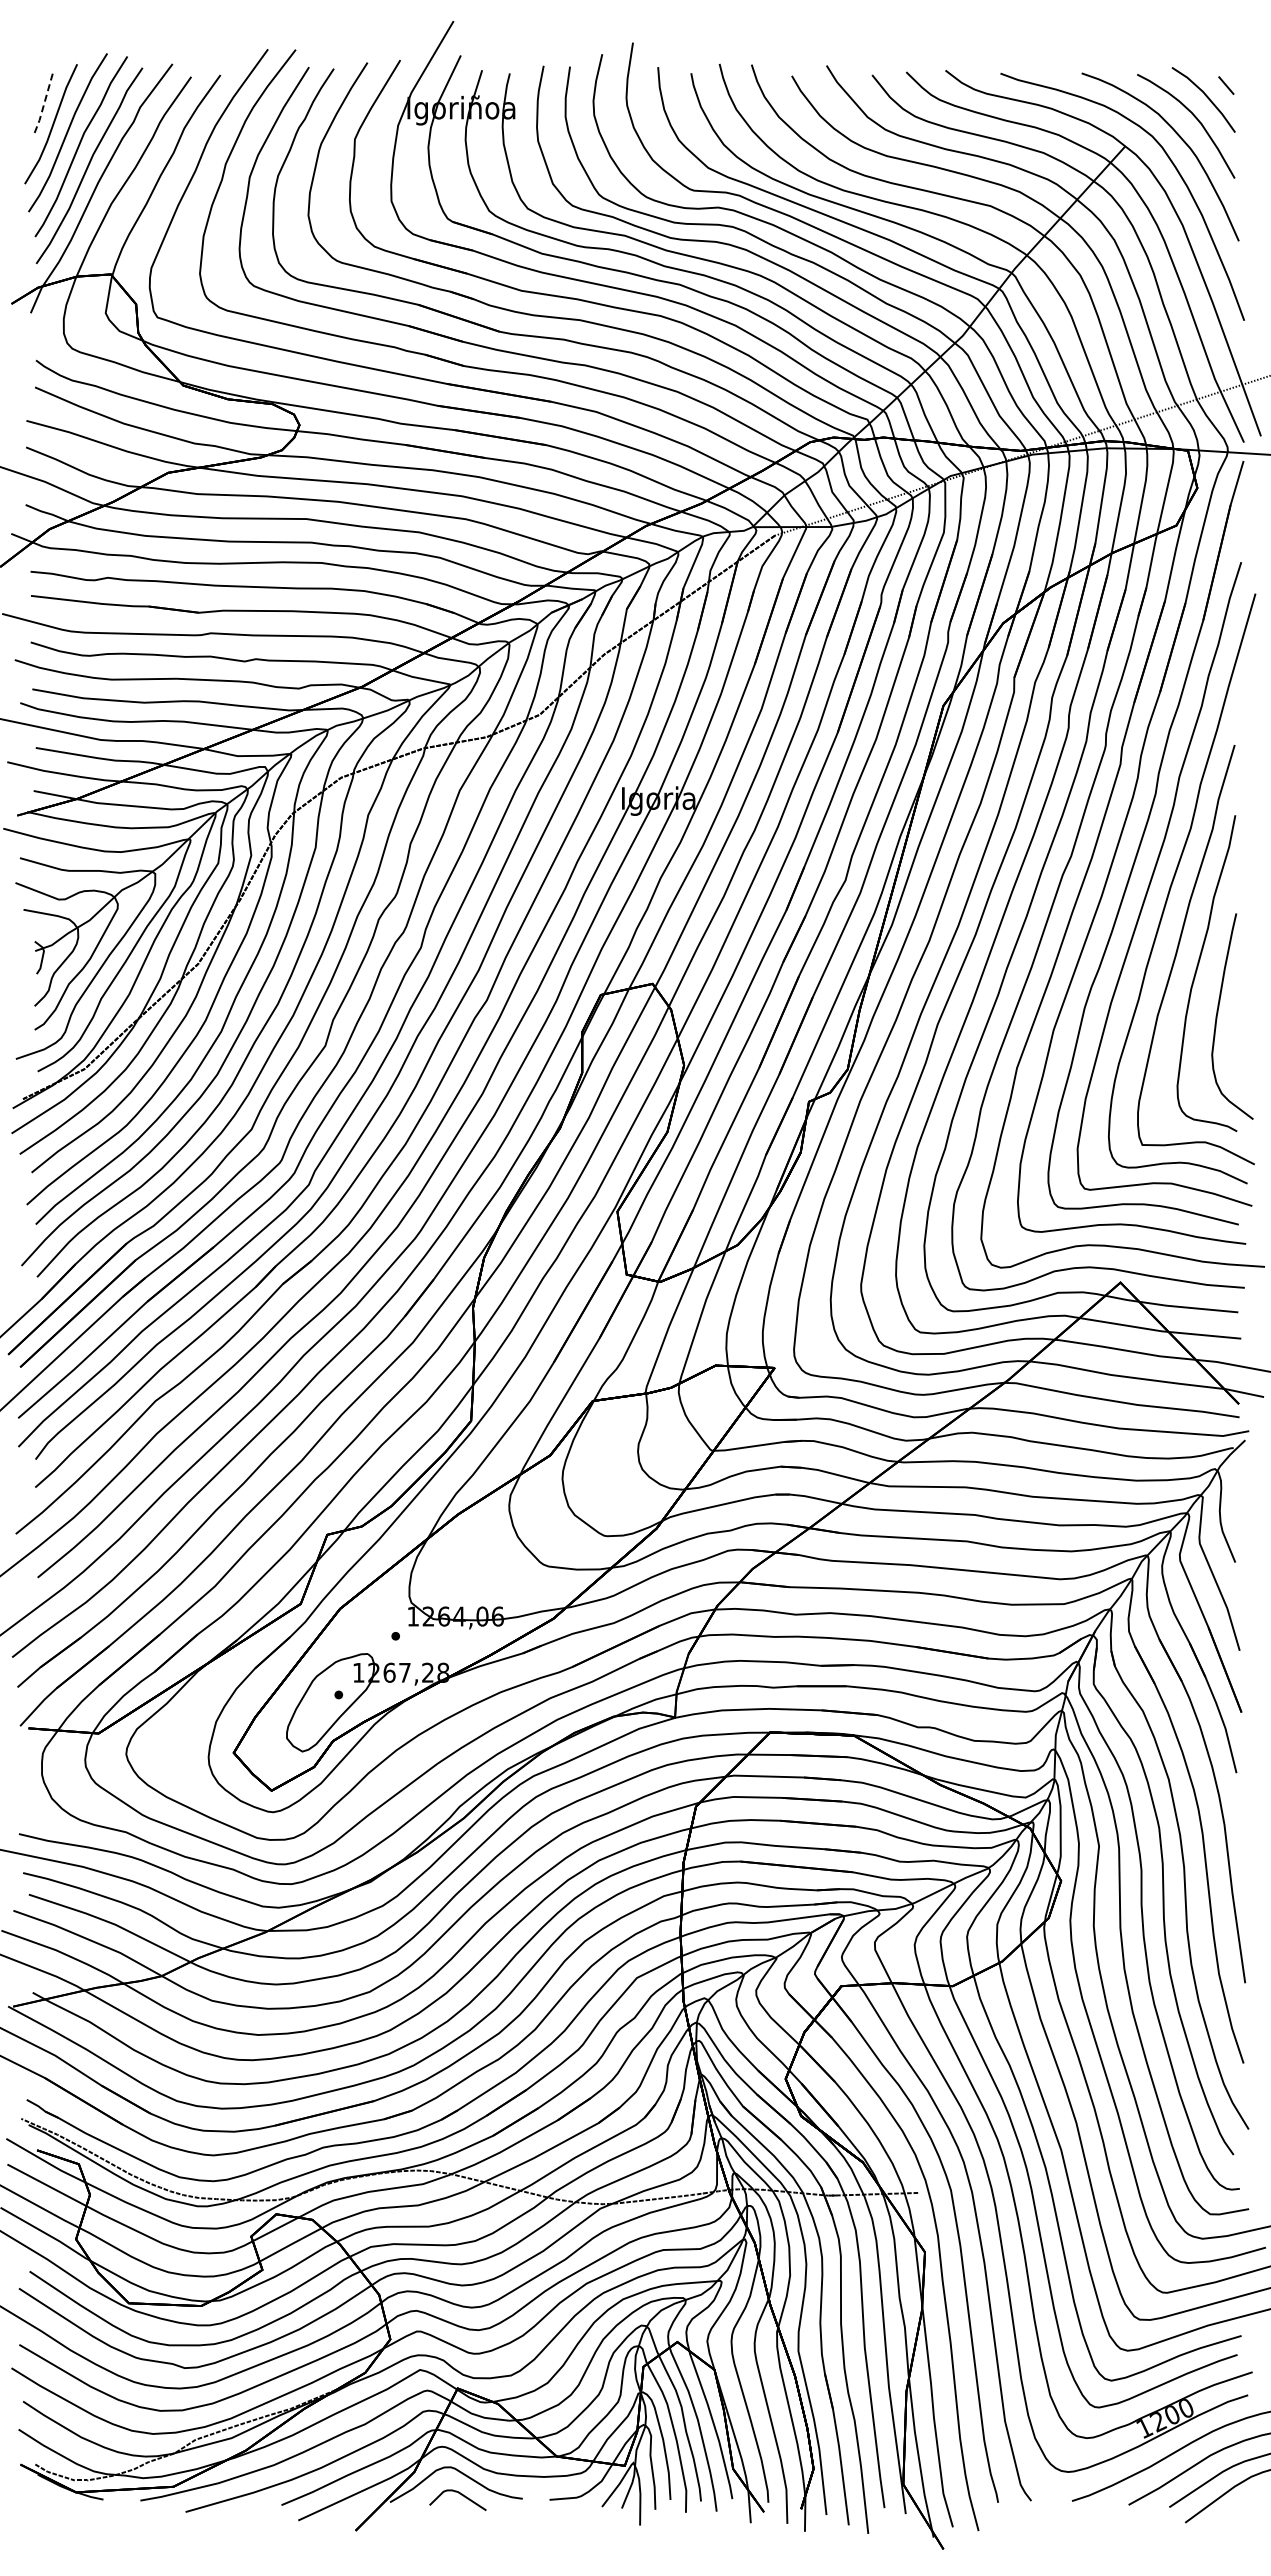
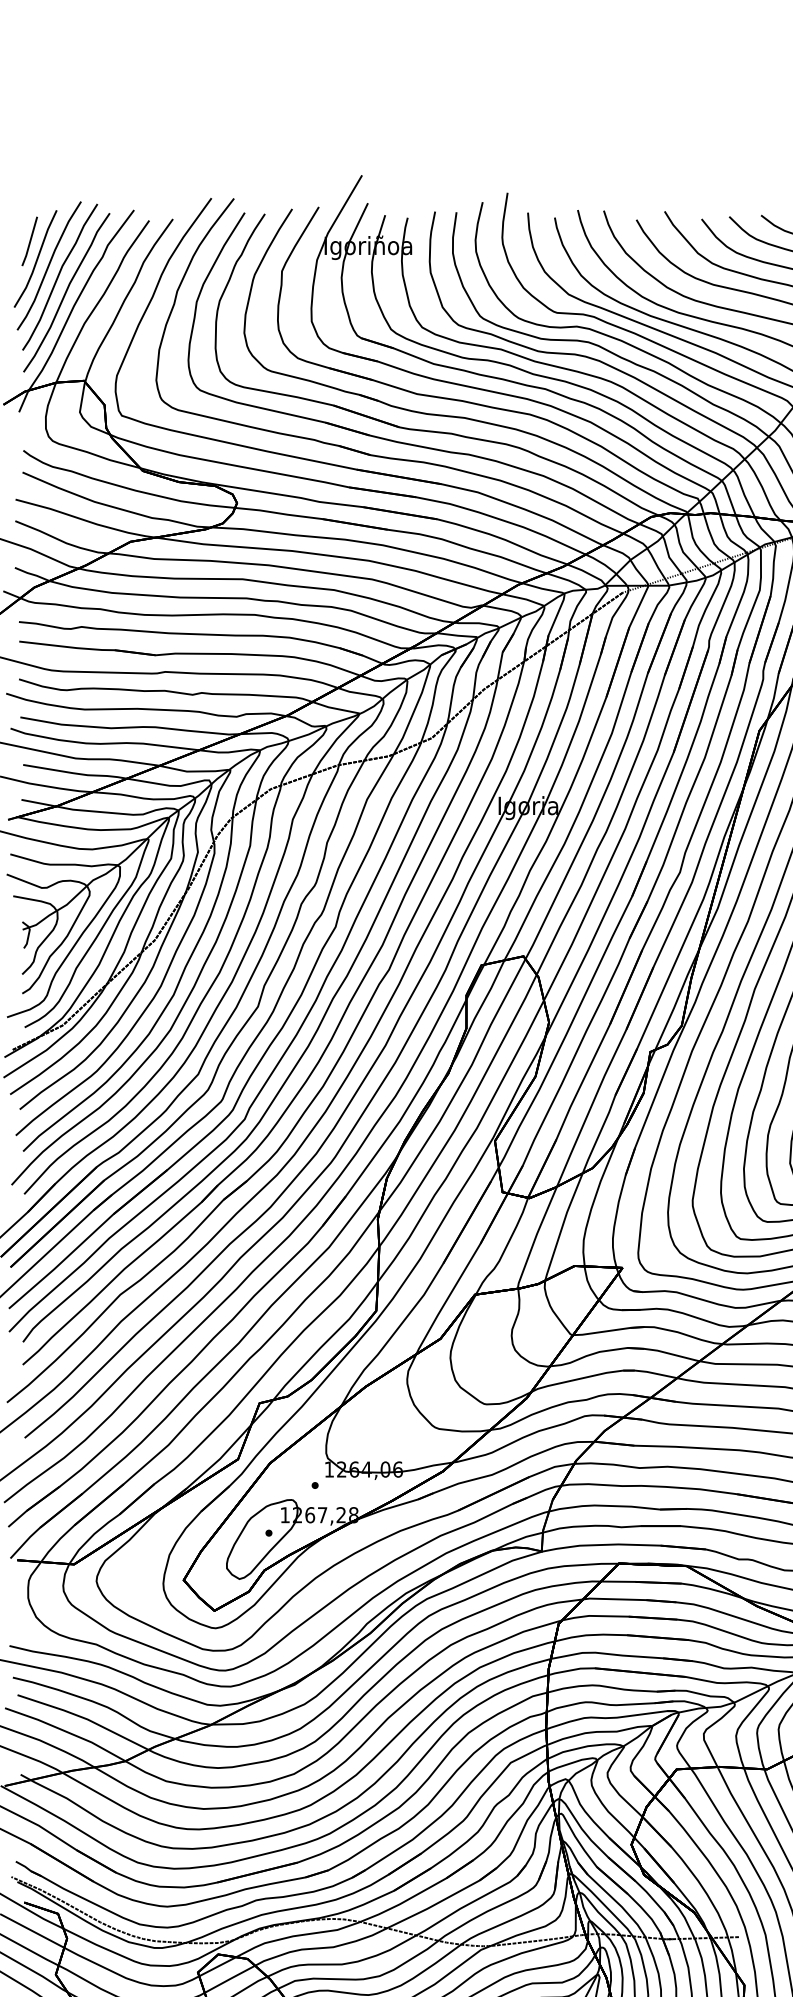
line: (44, 103) -> (30, 242), dashed -> solid

